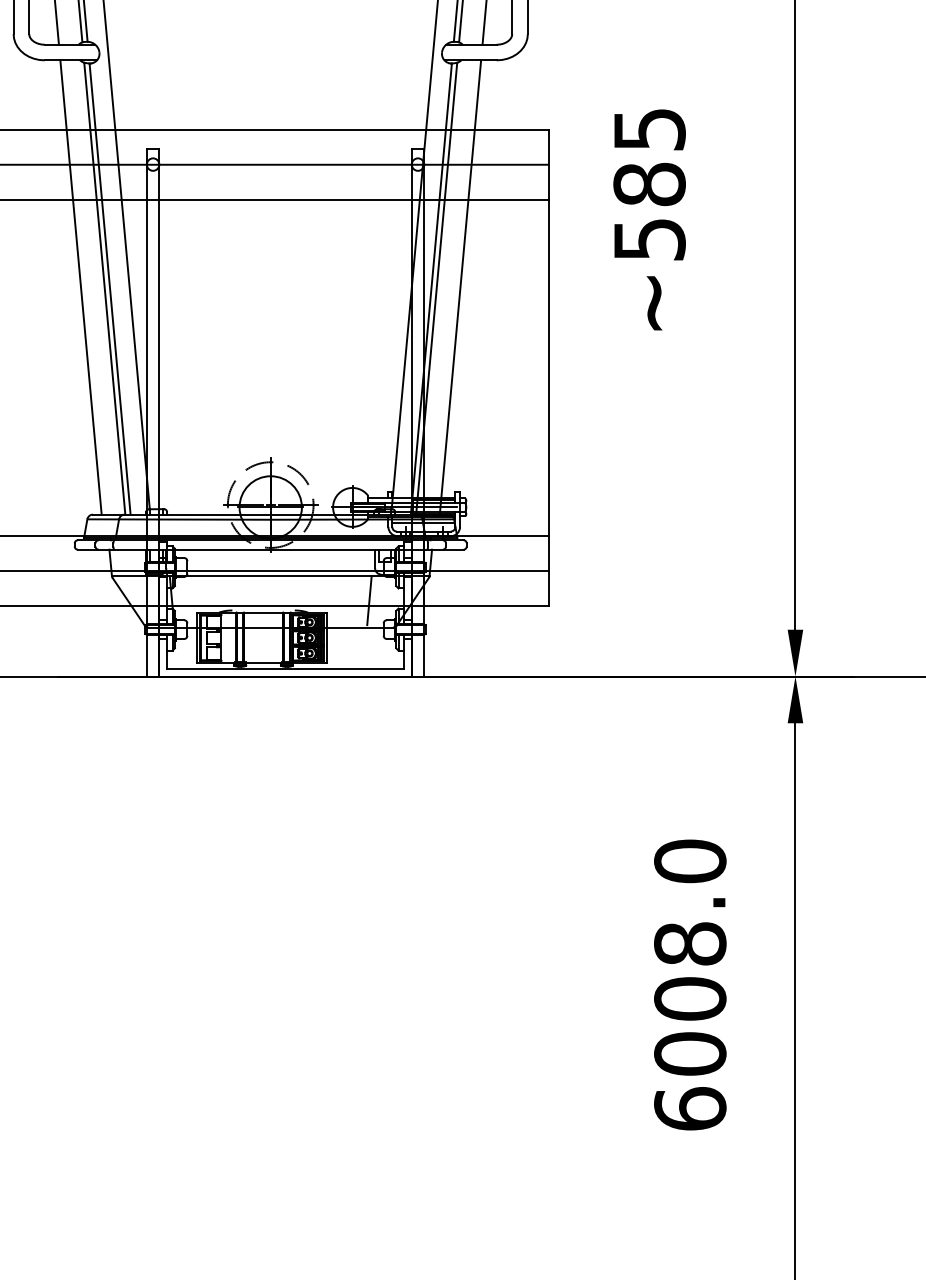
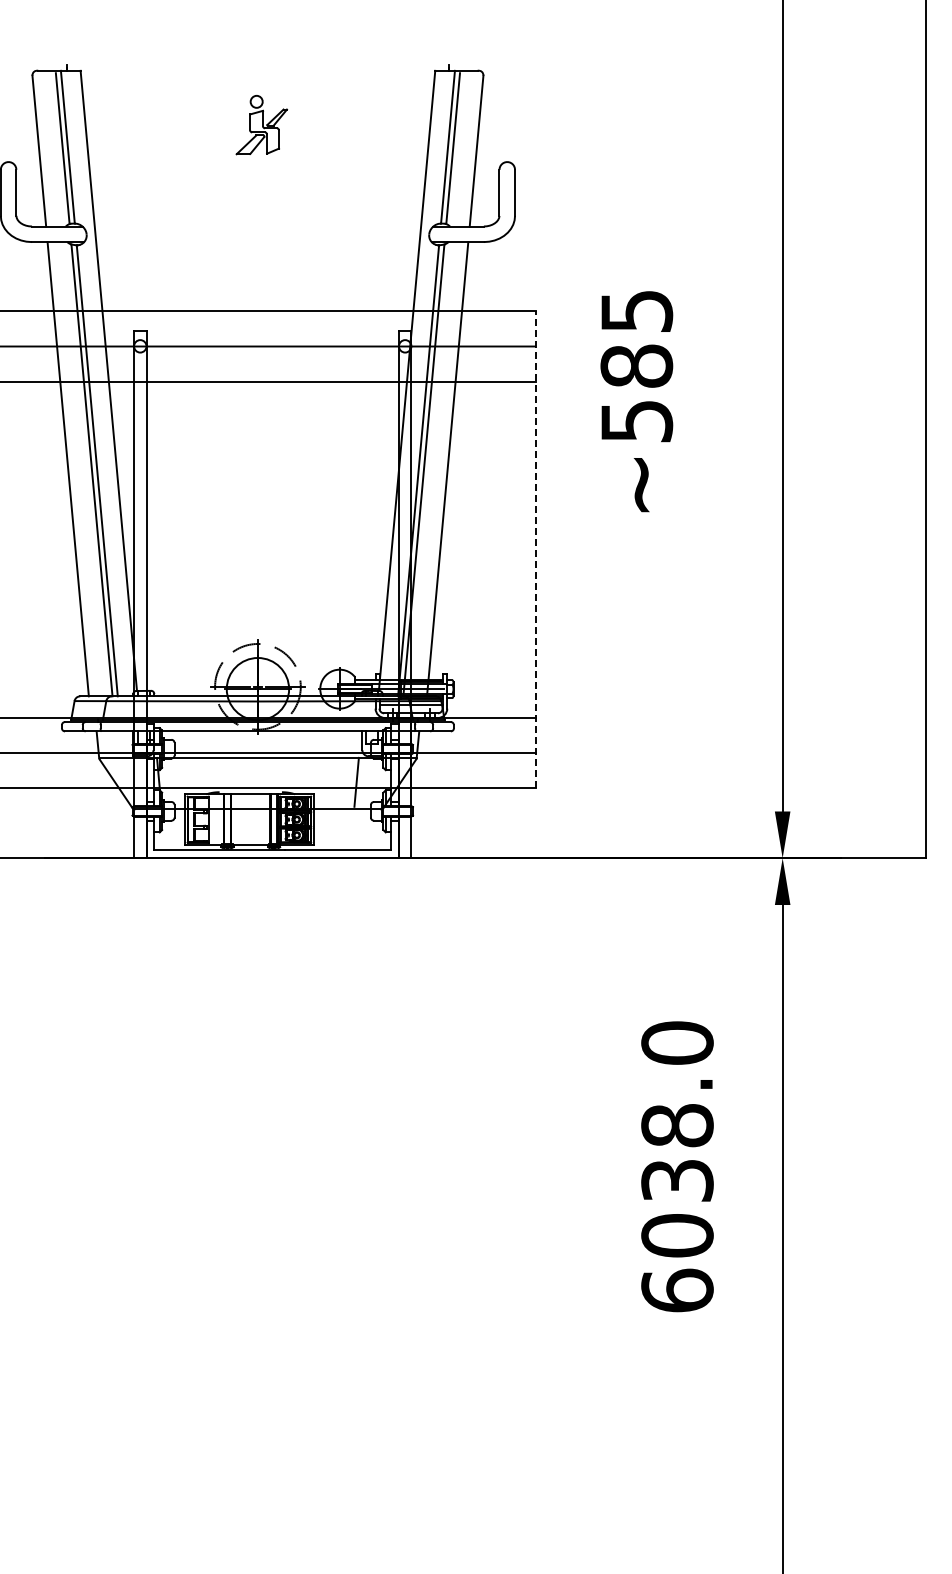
line: (549, 367) -> (536, 549), solid -> dashed
text: (690, 998) -> (677, 1180), 6008.0 -> 6038.0

